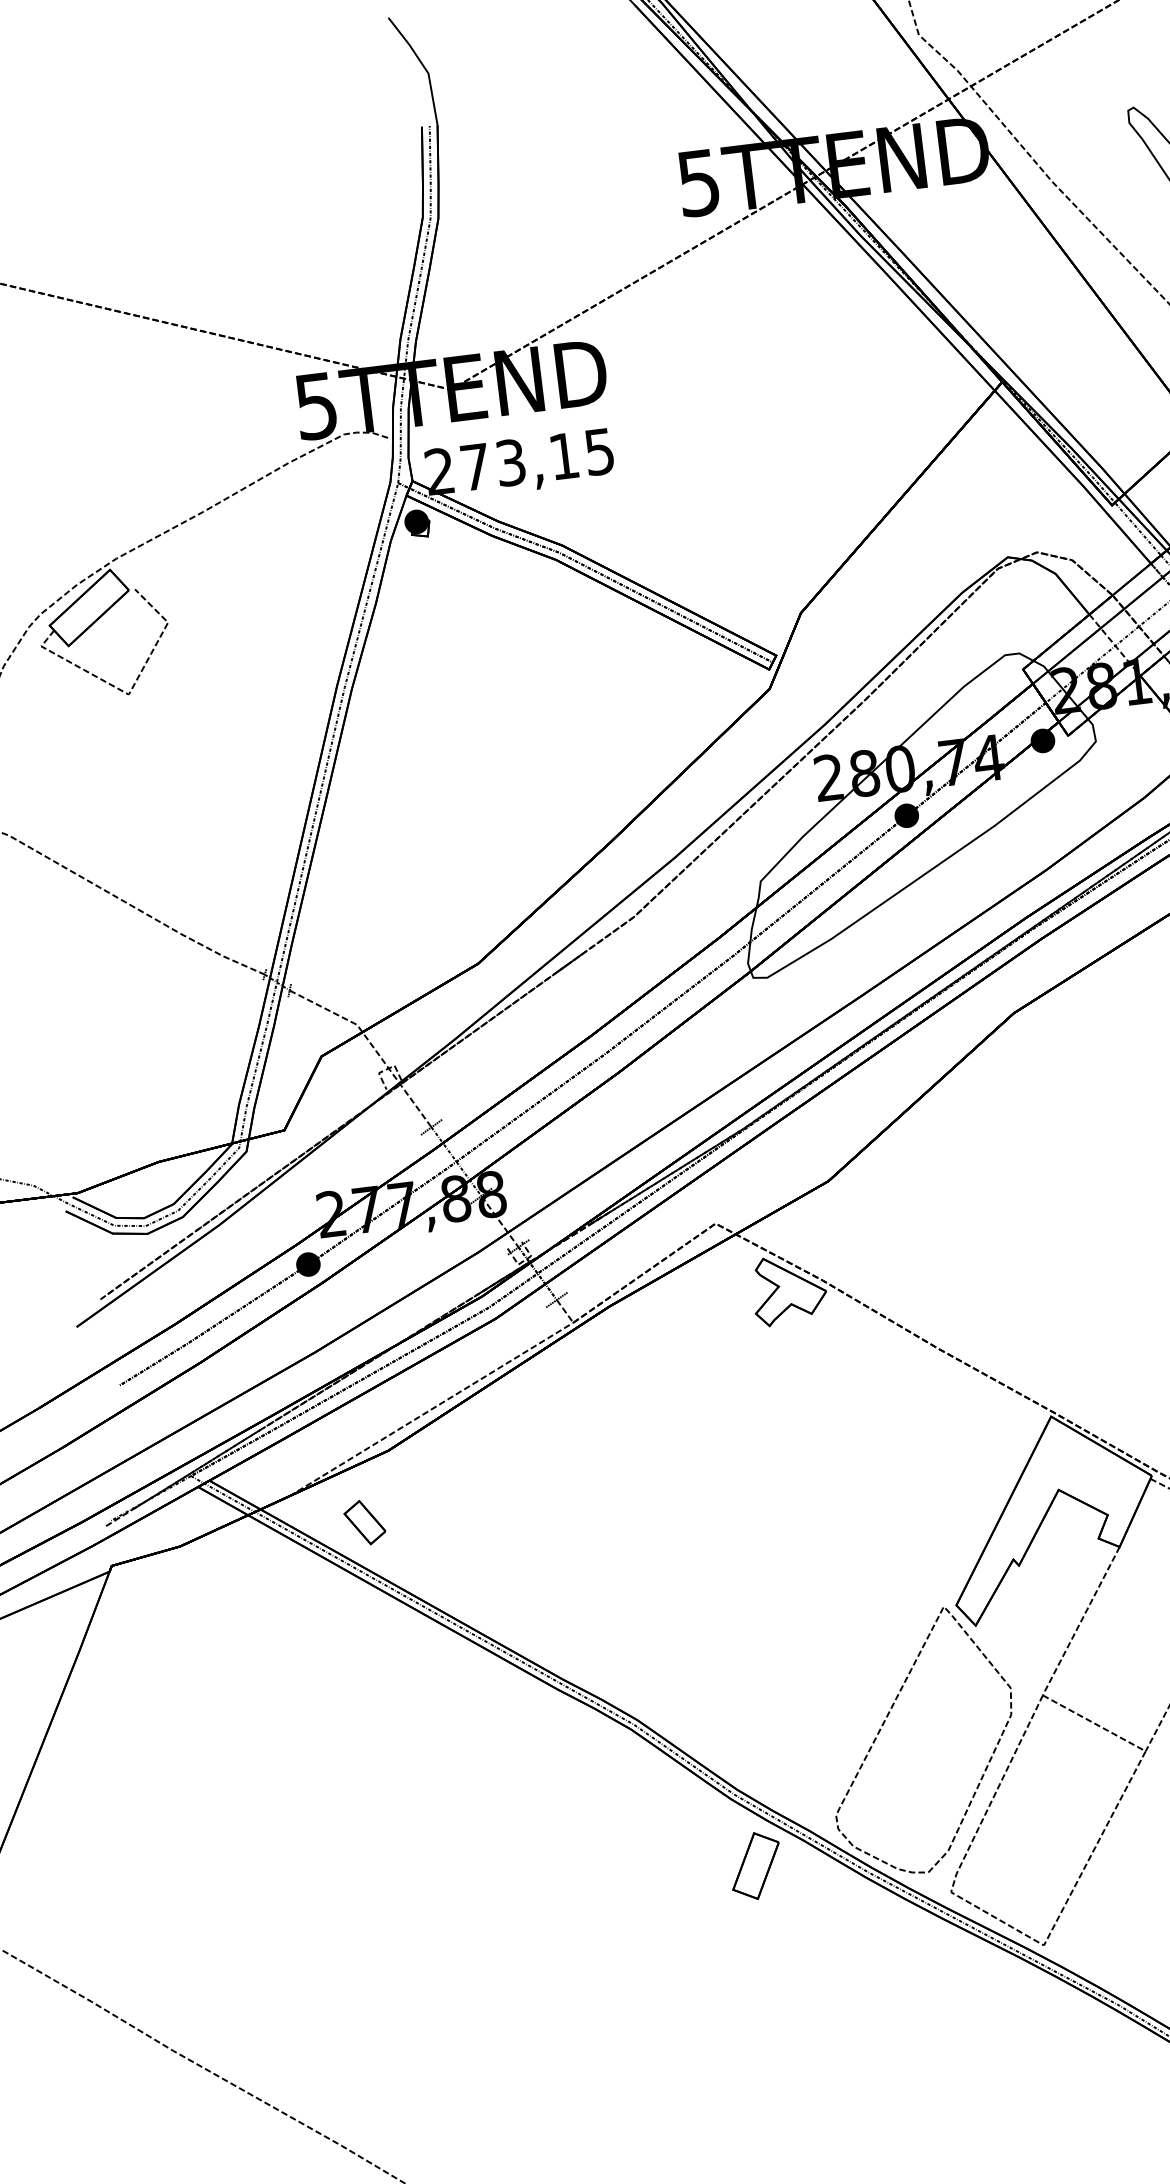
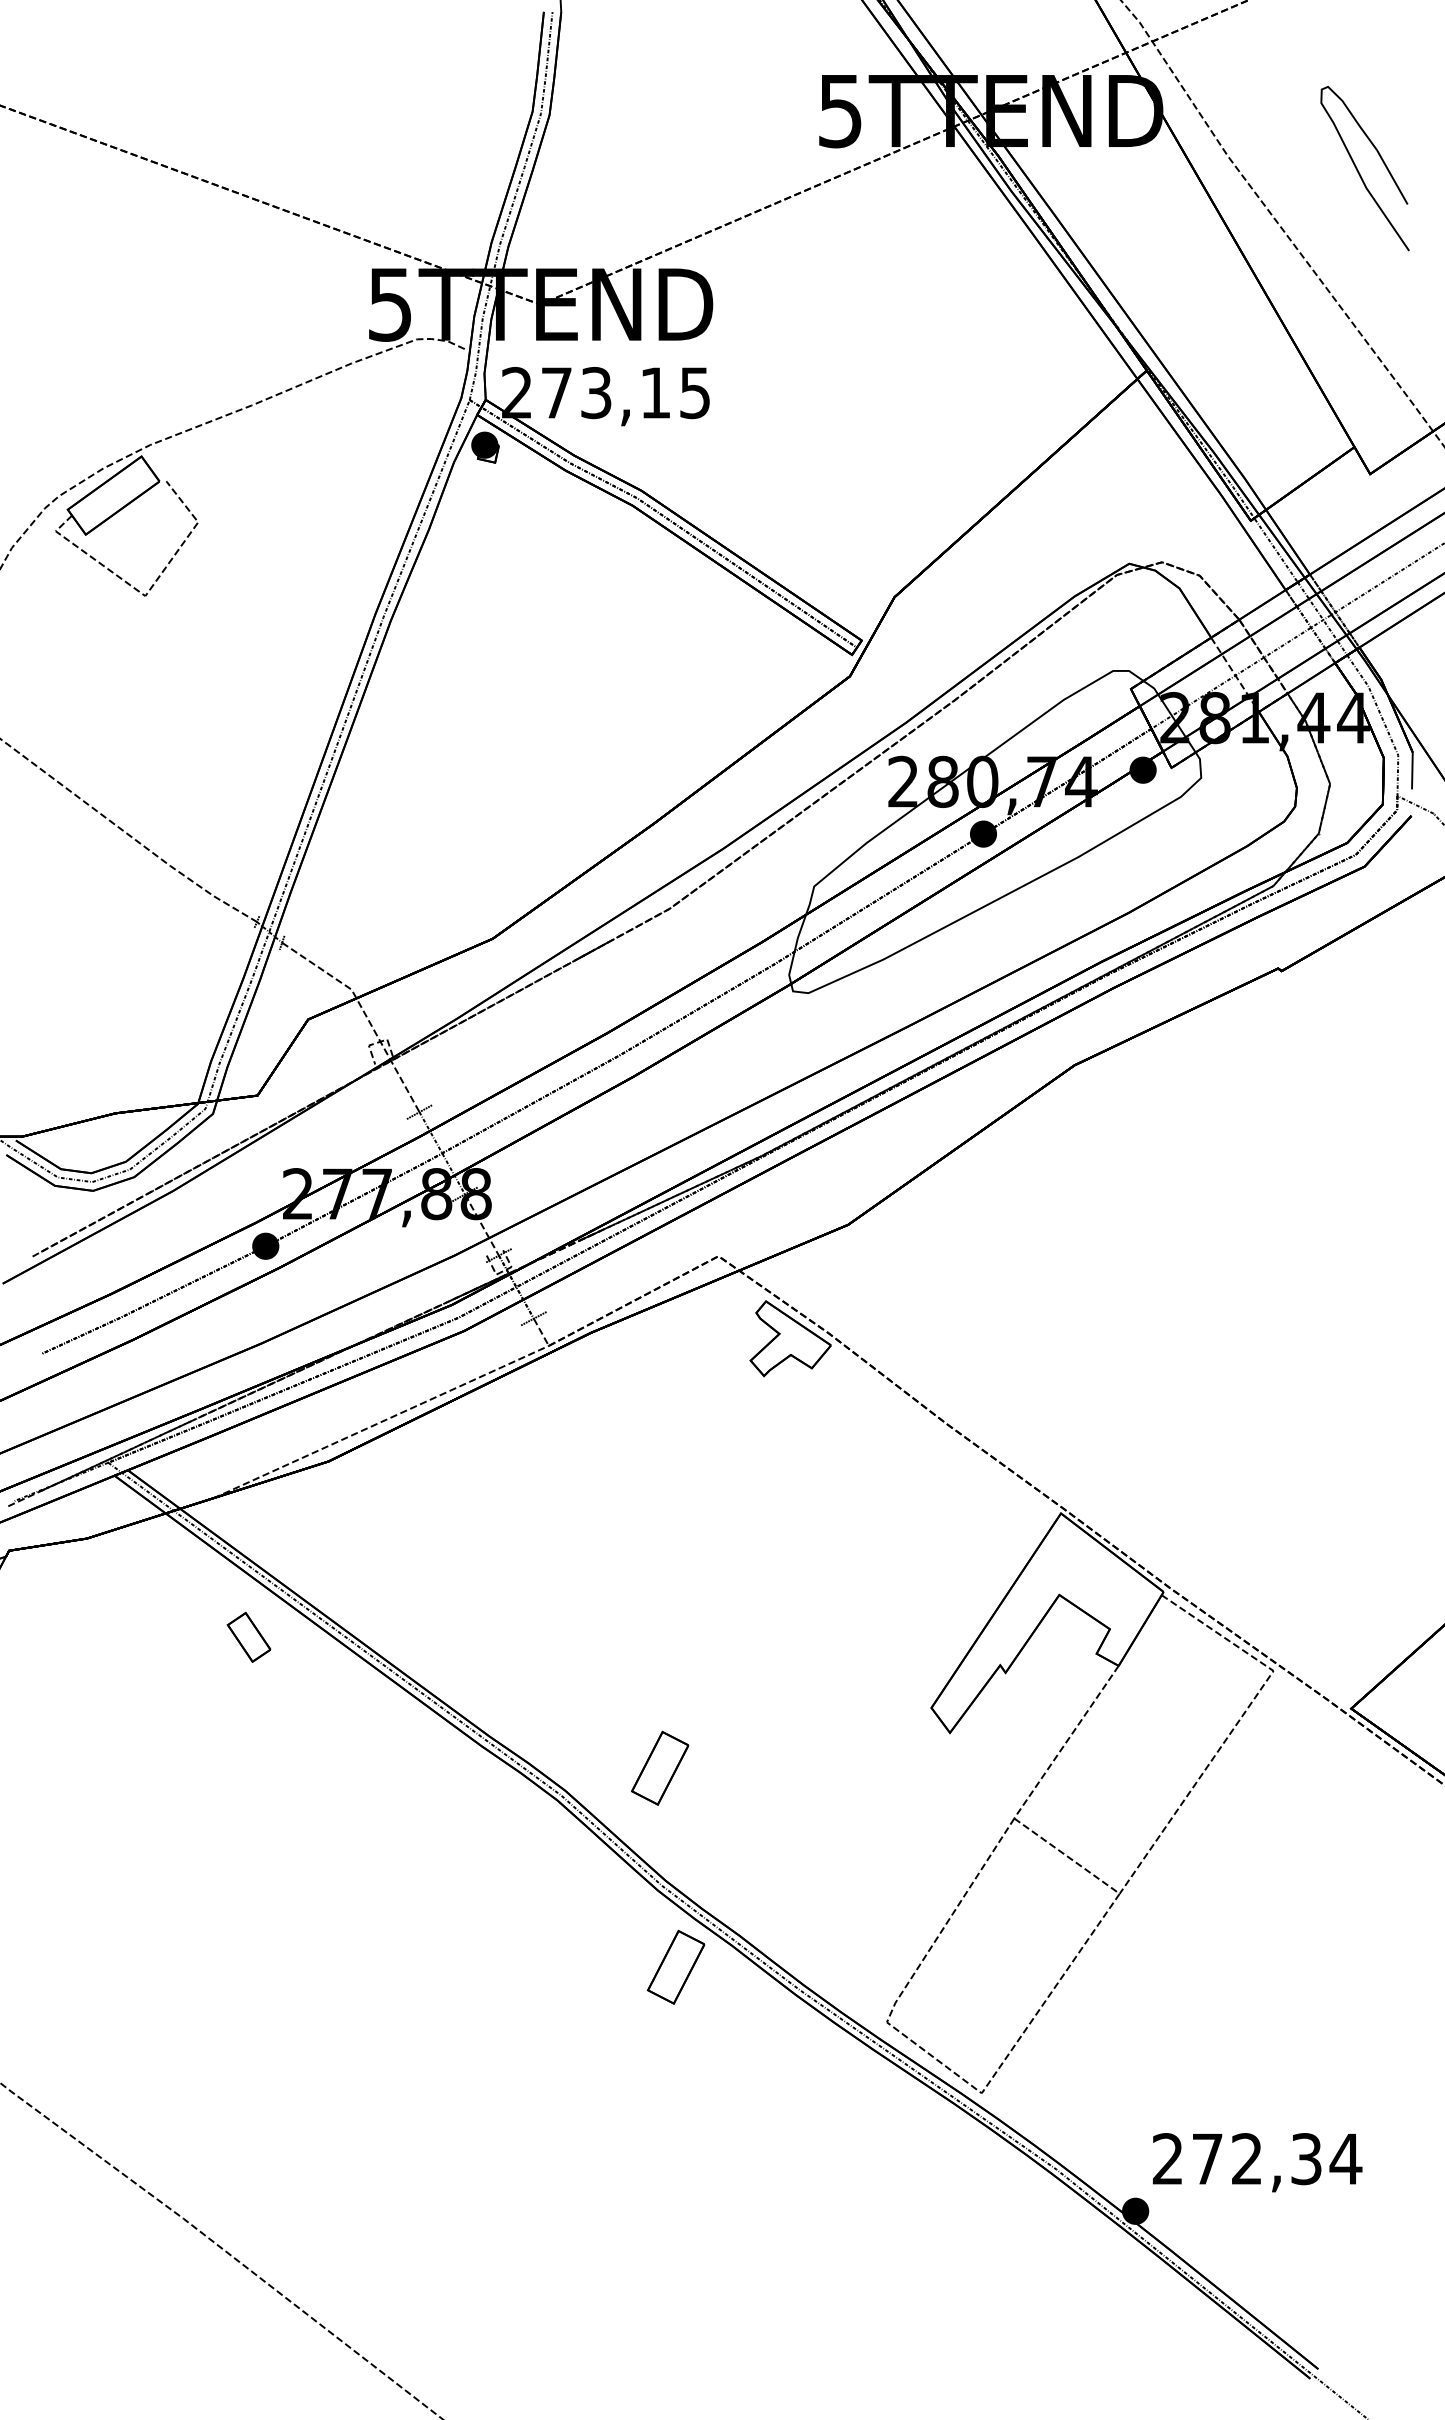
part: (364, 1521) -> (248, 1636), moved
part: (718, 1688) -> (659, 1767), added
part: (884, 1723) -> (836, 1828), removed

